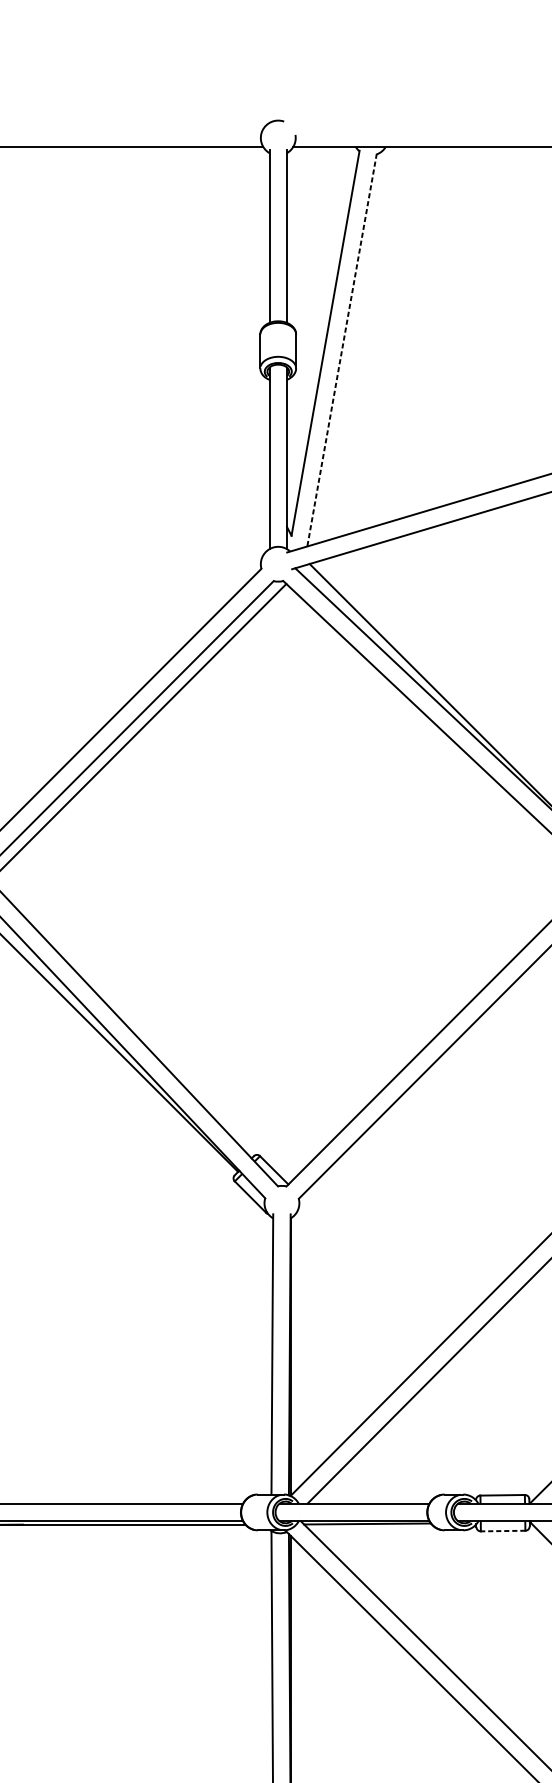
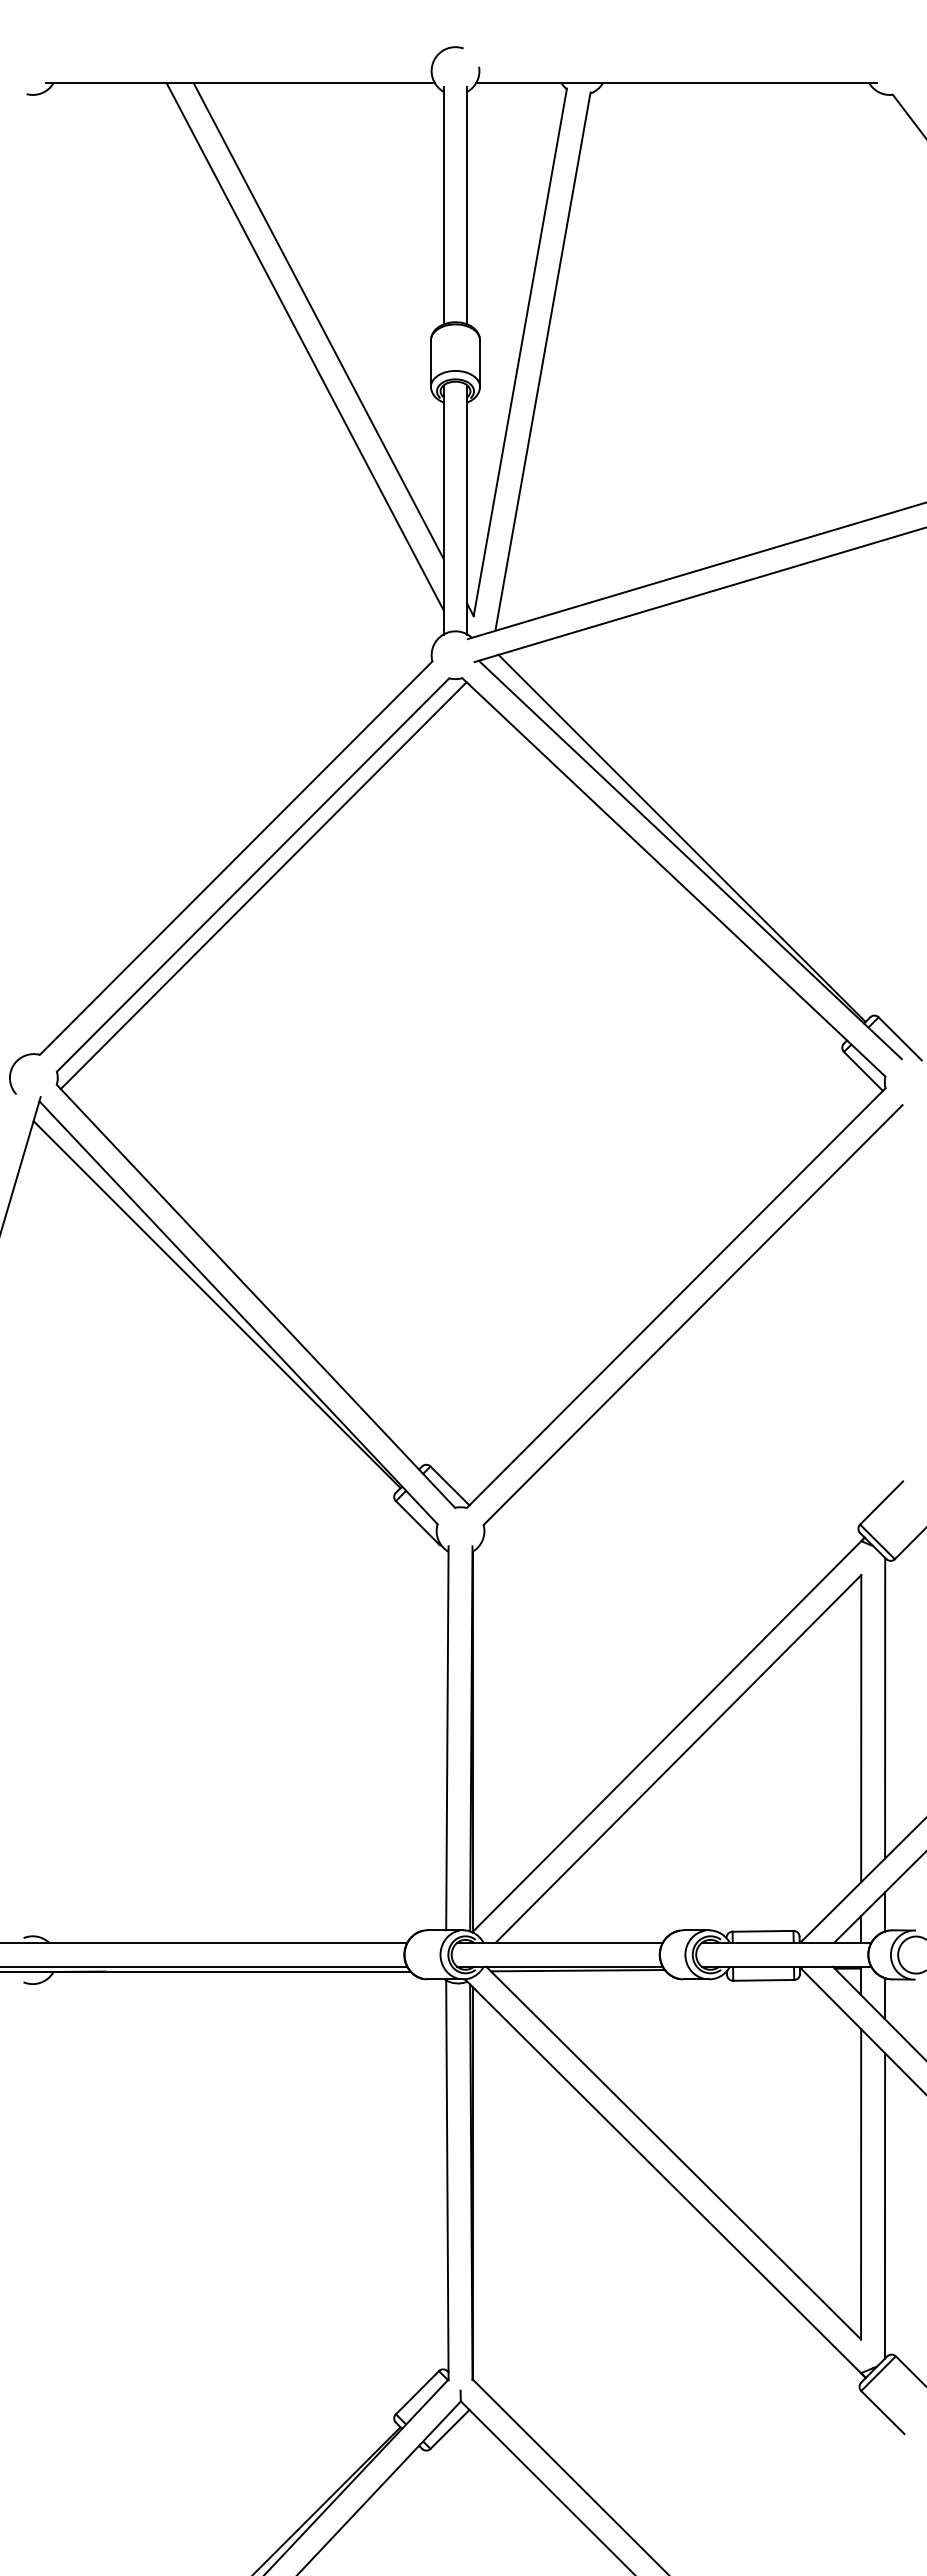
line: (178, 320) -> (318, 320), added
line: (168, 338) -> (304, 346), added
line: (341, 350) -> (542, 362), dashed -> solid
line: (502, 1531) -> (763, 1980), dashed -> solid

